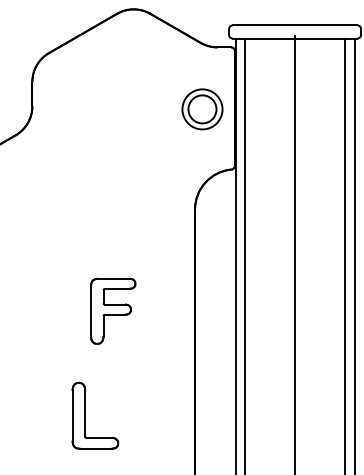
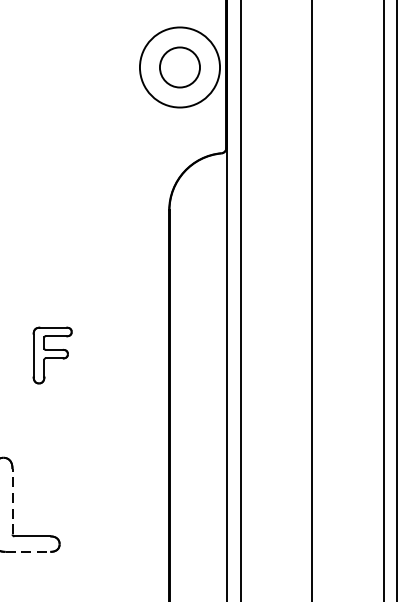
circle: (202, 109) -> (180, 67), size x1.4
part: (113, 310) -> (52, 354), size x0.6
line: (85, 413) -> (12, 501), solid -> dashed
line: (95, 448) -> (27, 551), solid -> dashed

